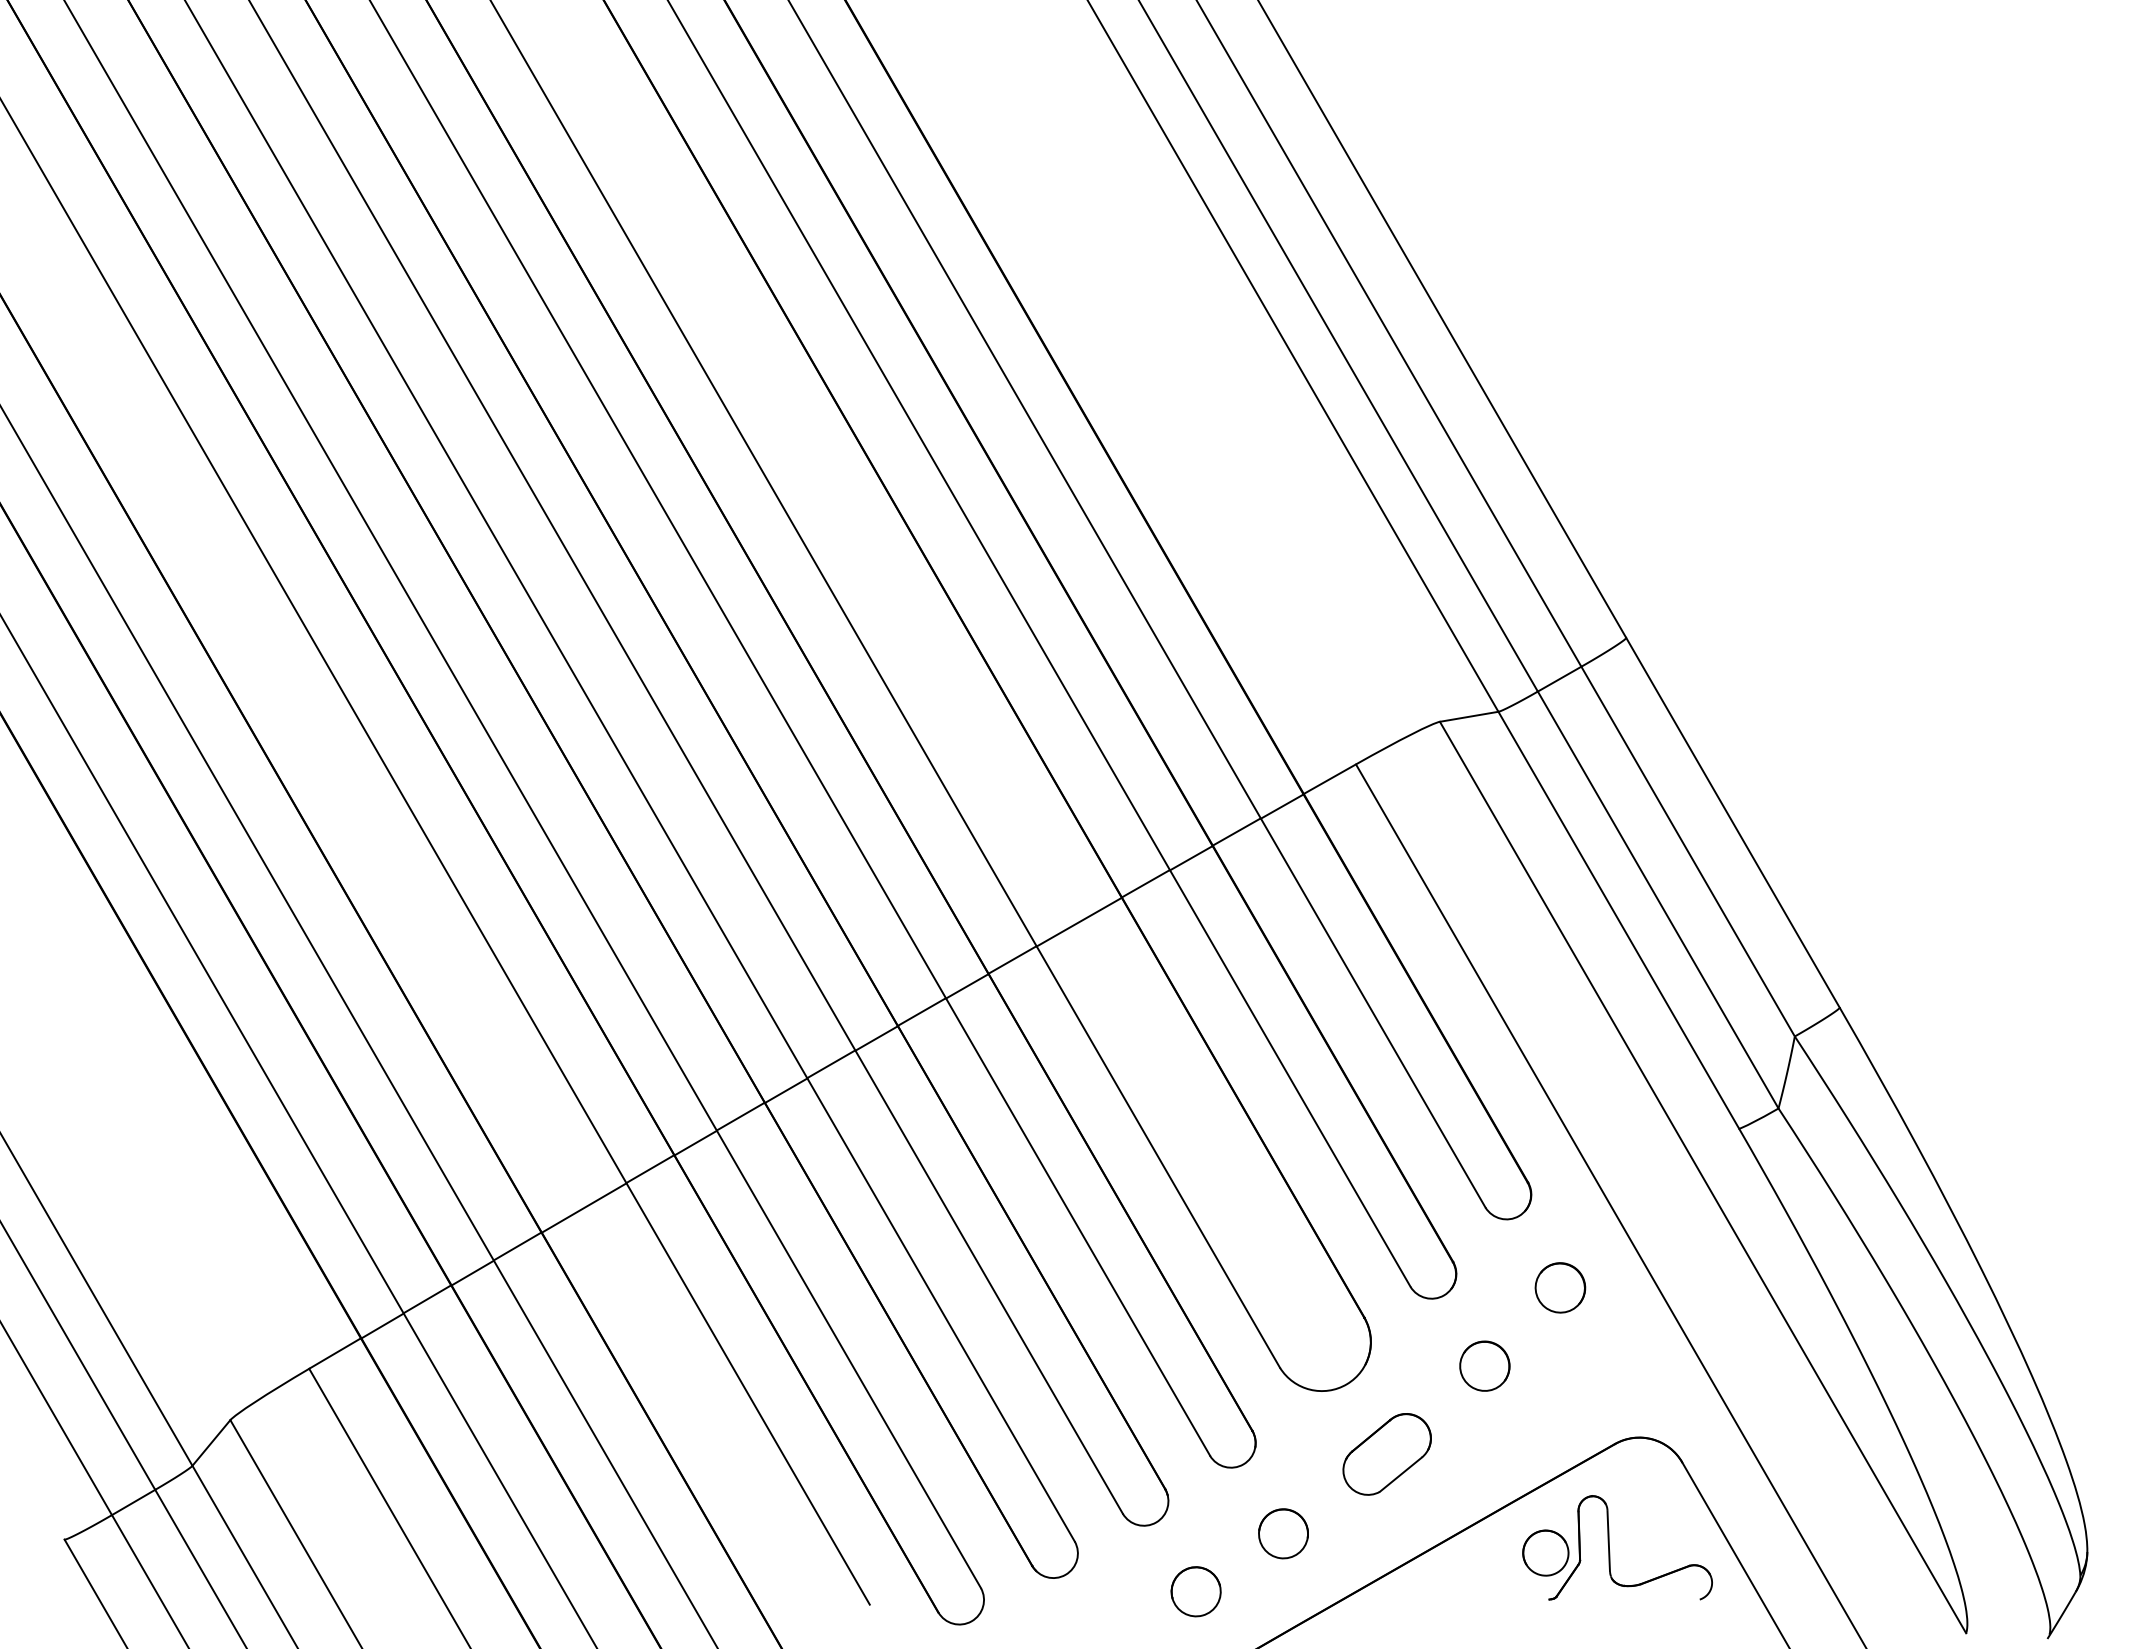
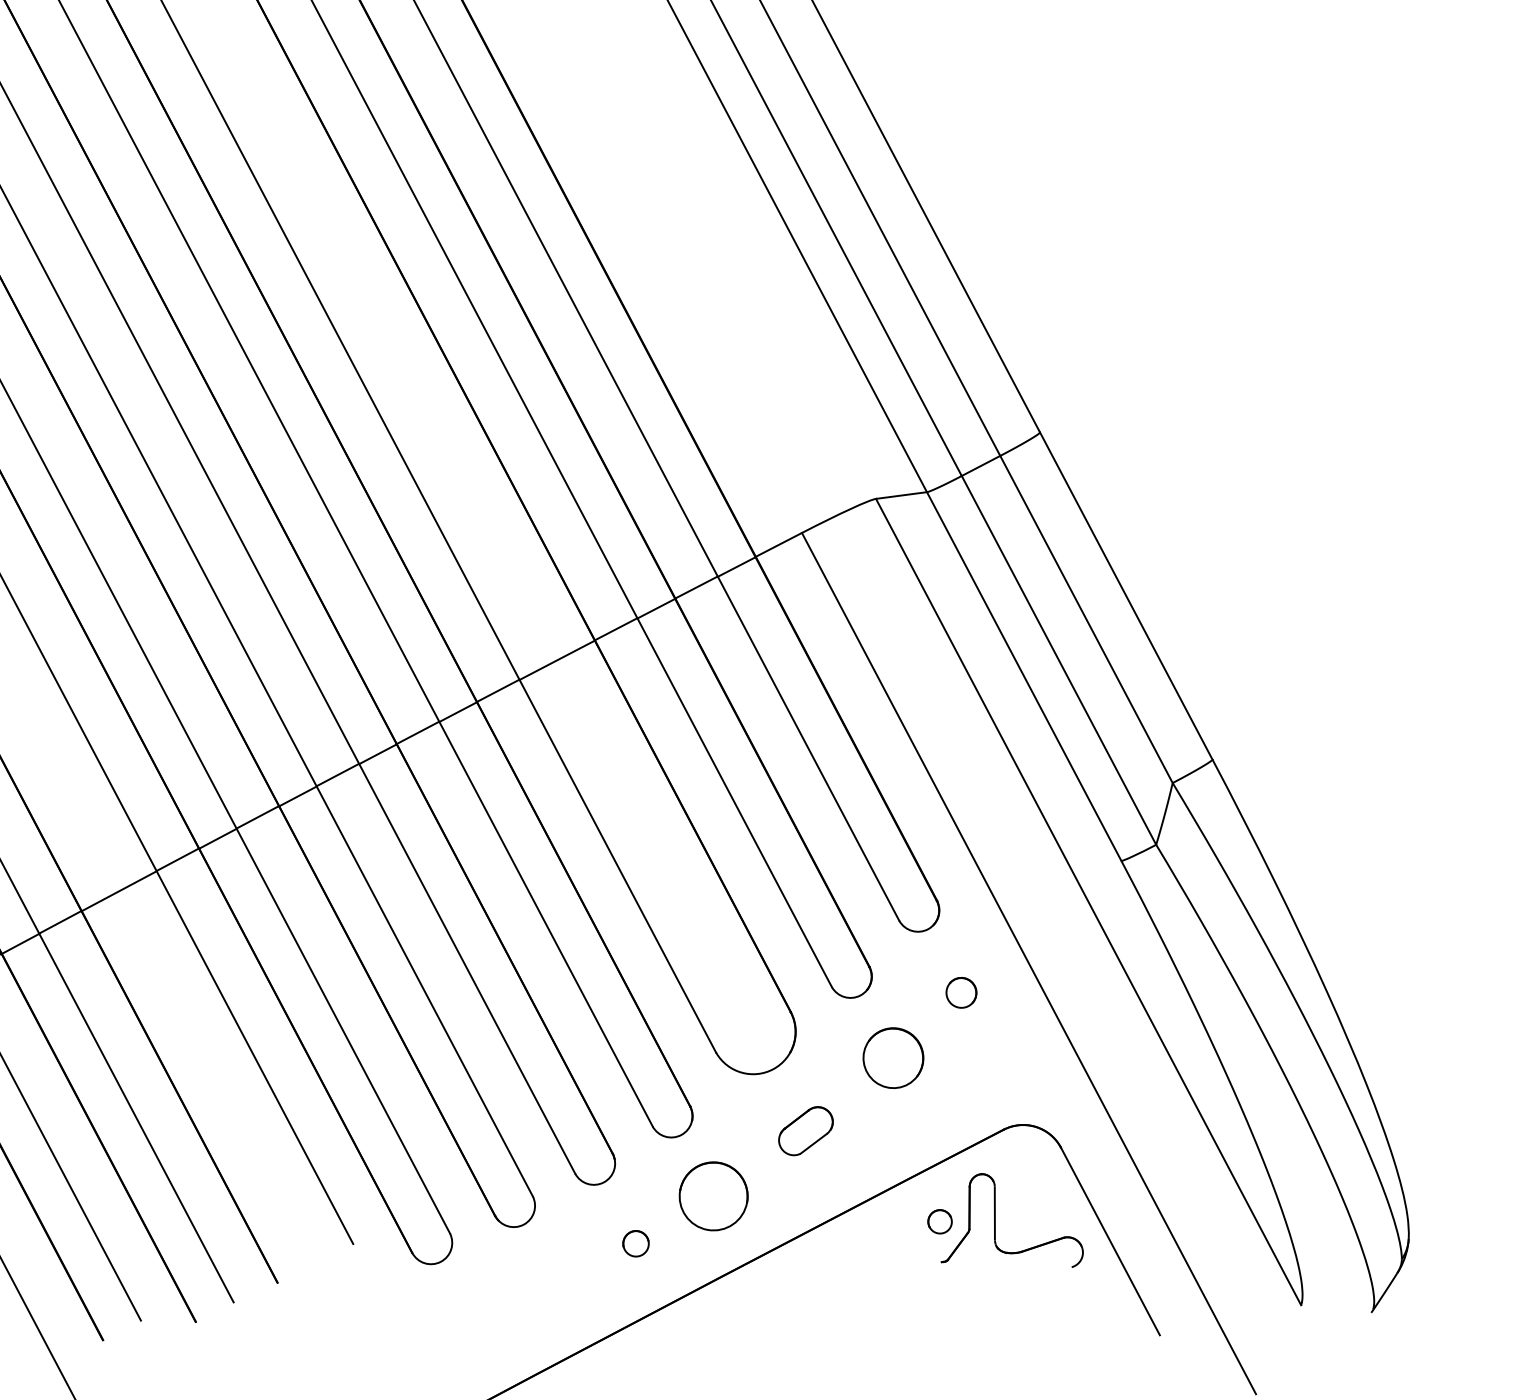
part: (1560, 1287) -> (961, 992), size x0.7
part: (1484, 1365) -> (893, 1057), size x1.4
part: (1386, 1454) -> (805, 1131), size x0.7
part: (1283, 1533) -> (713, 1196), size x1.6
part: (1545, 1552) -> (939, 1221), size x0.6
part: (1195, 1591) -> (635, 1243), size x0.6

